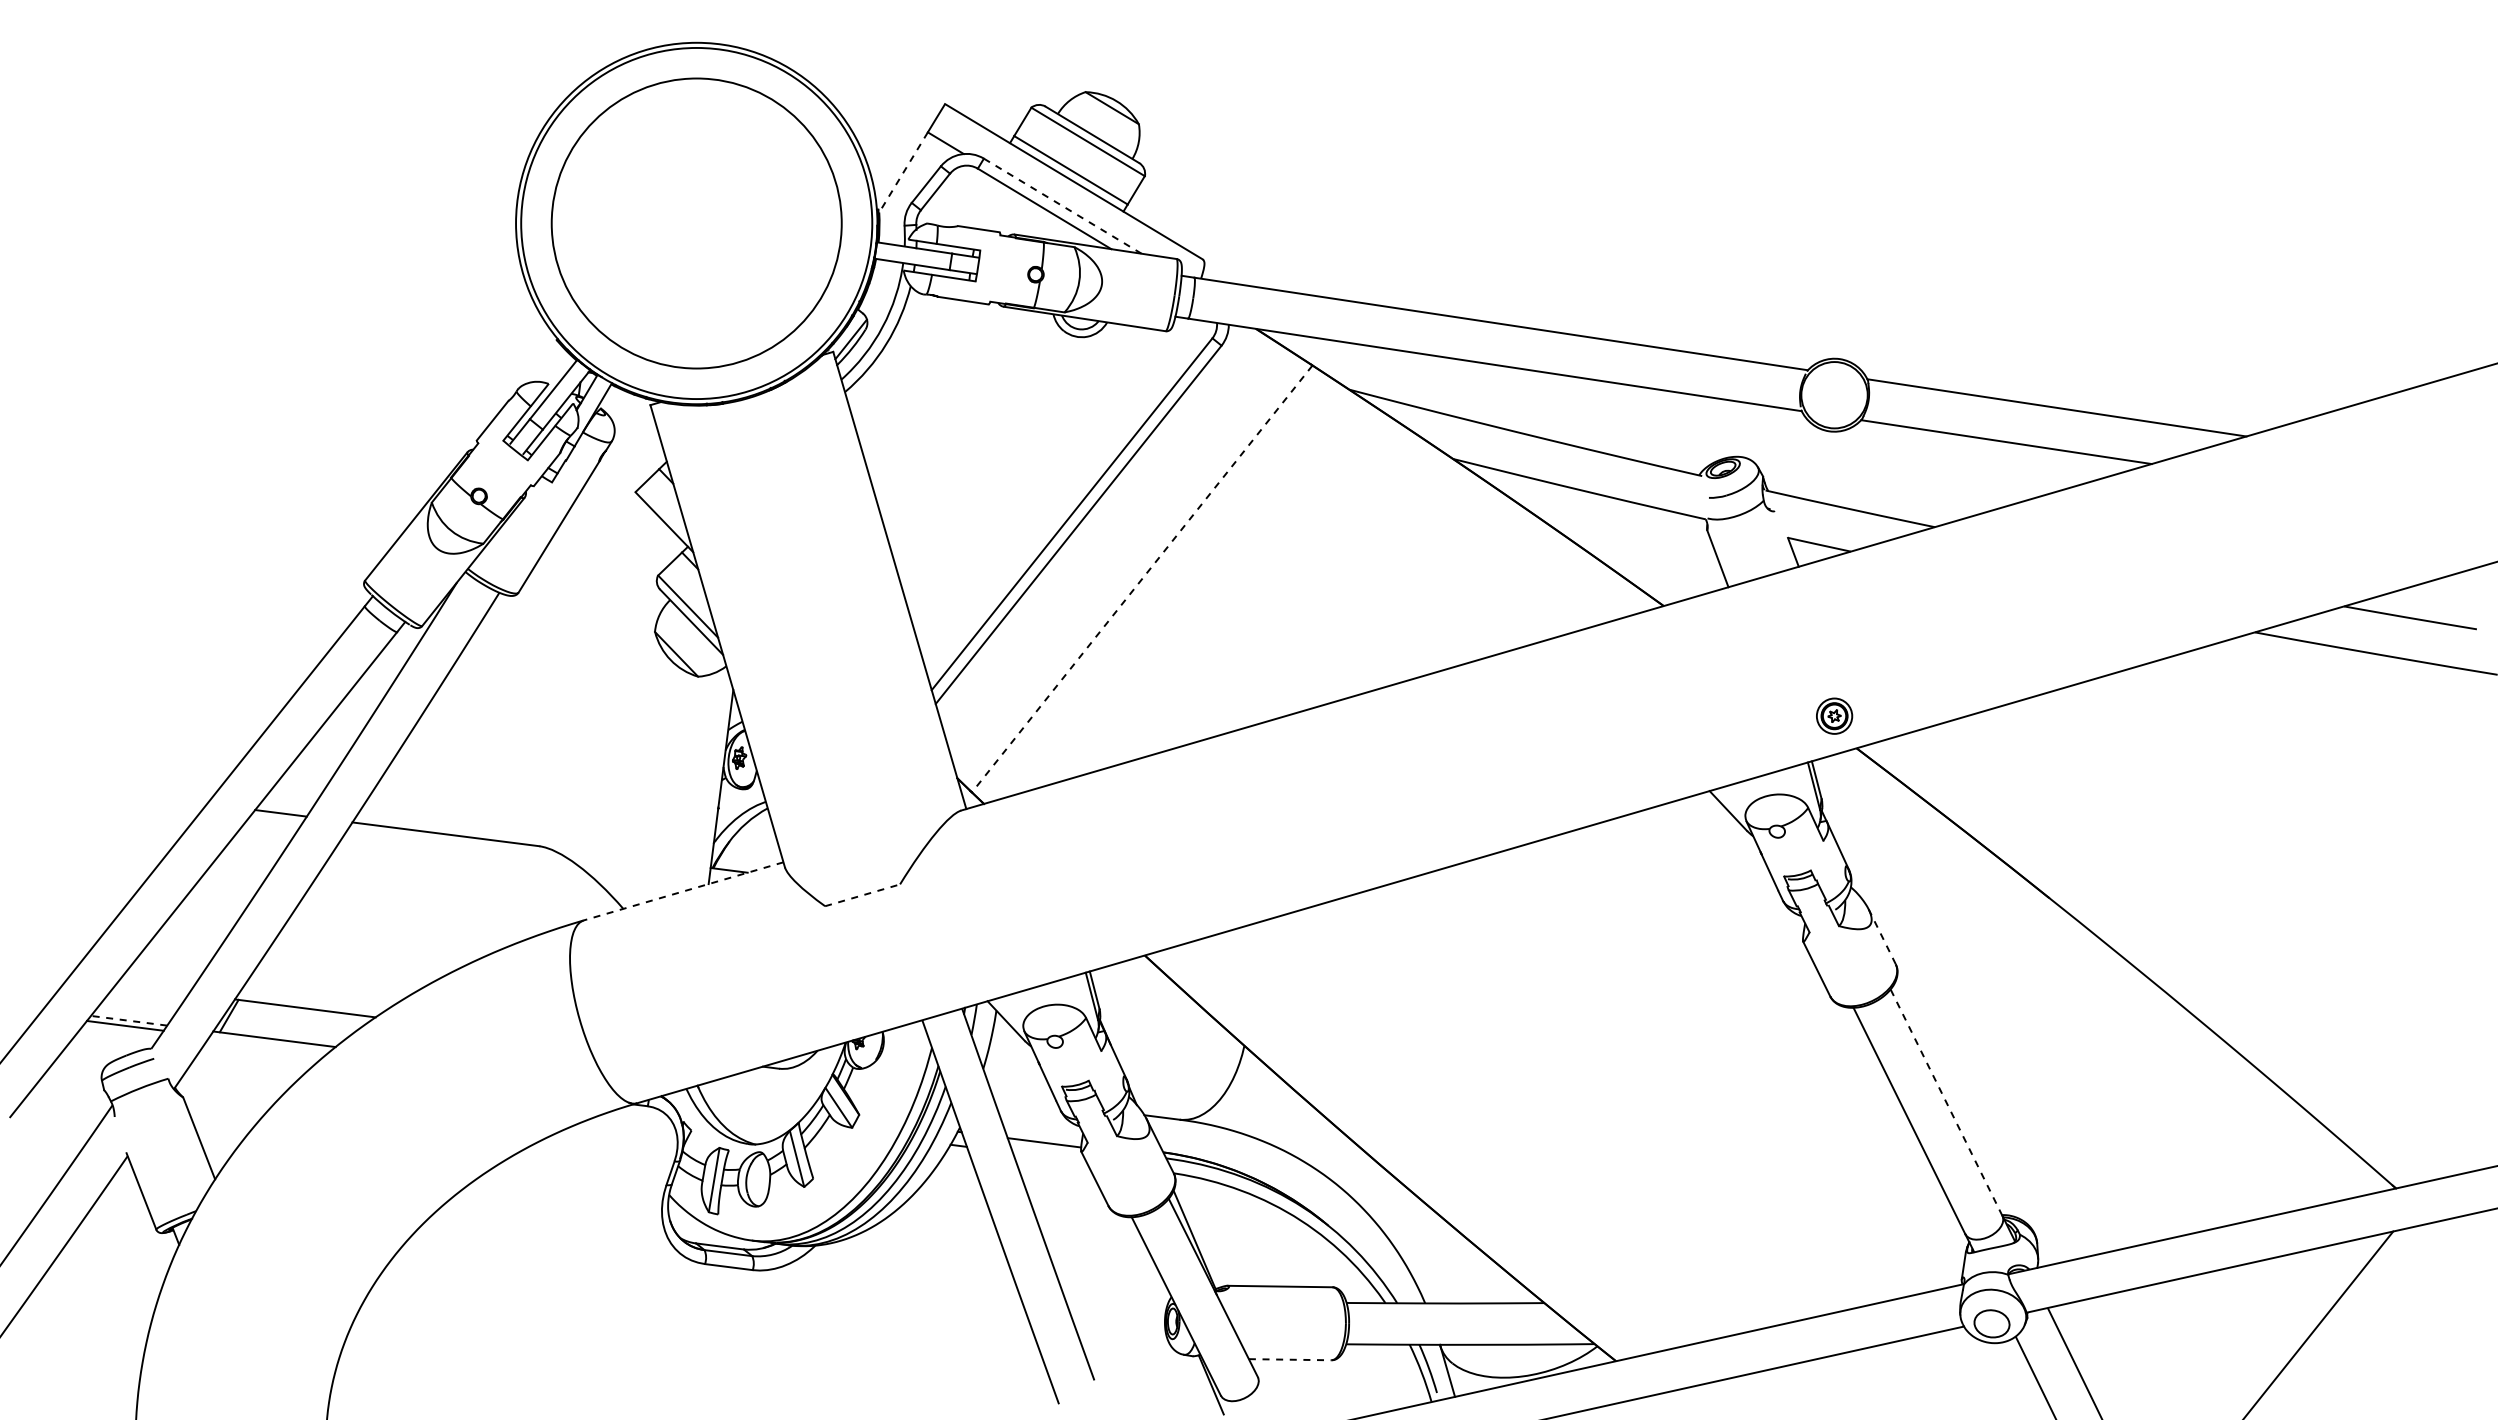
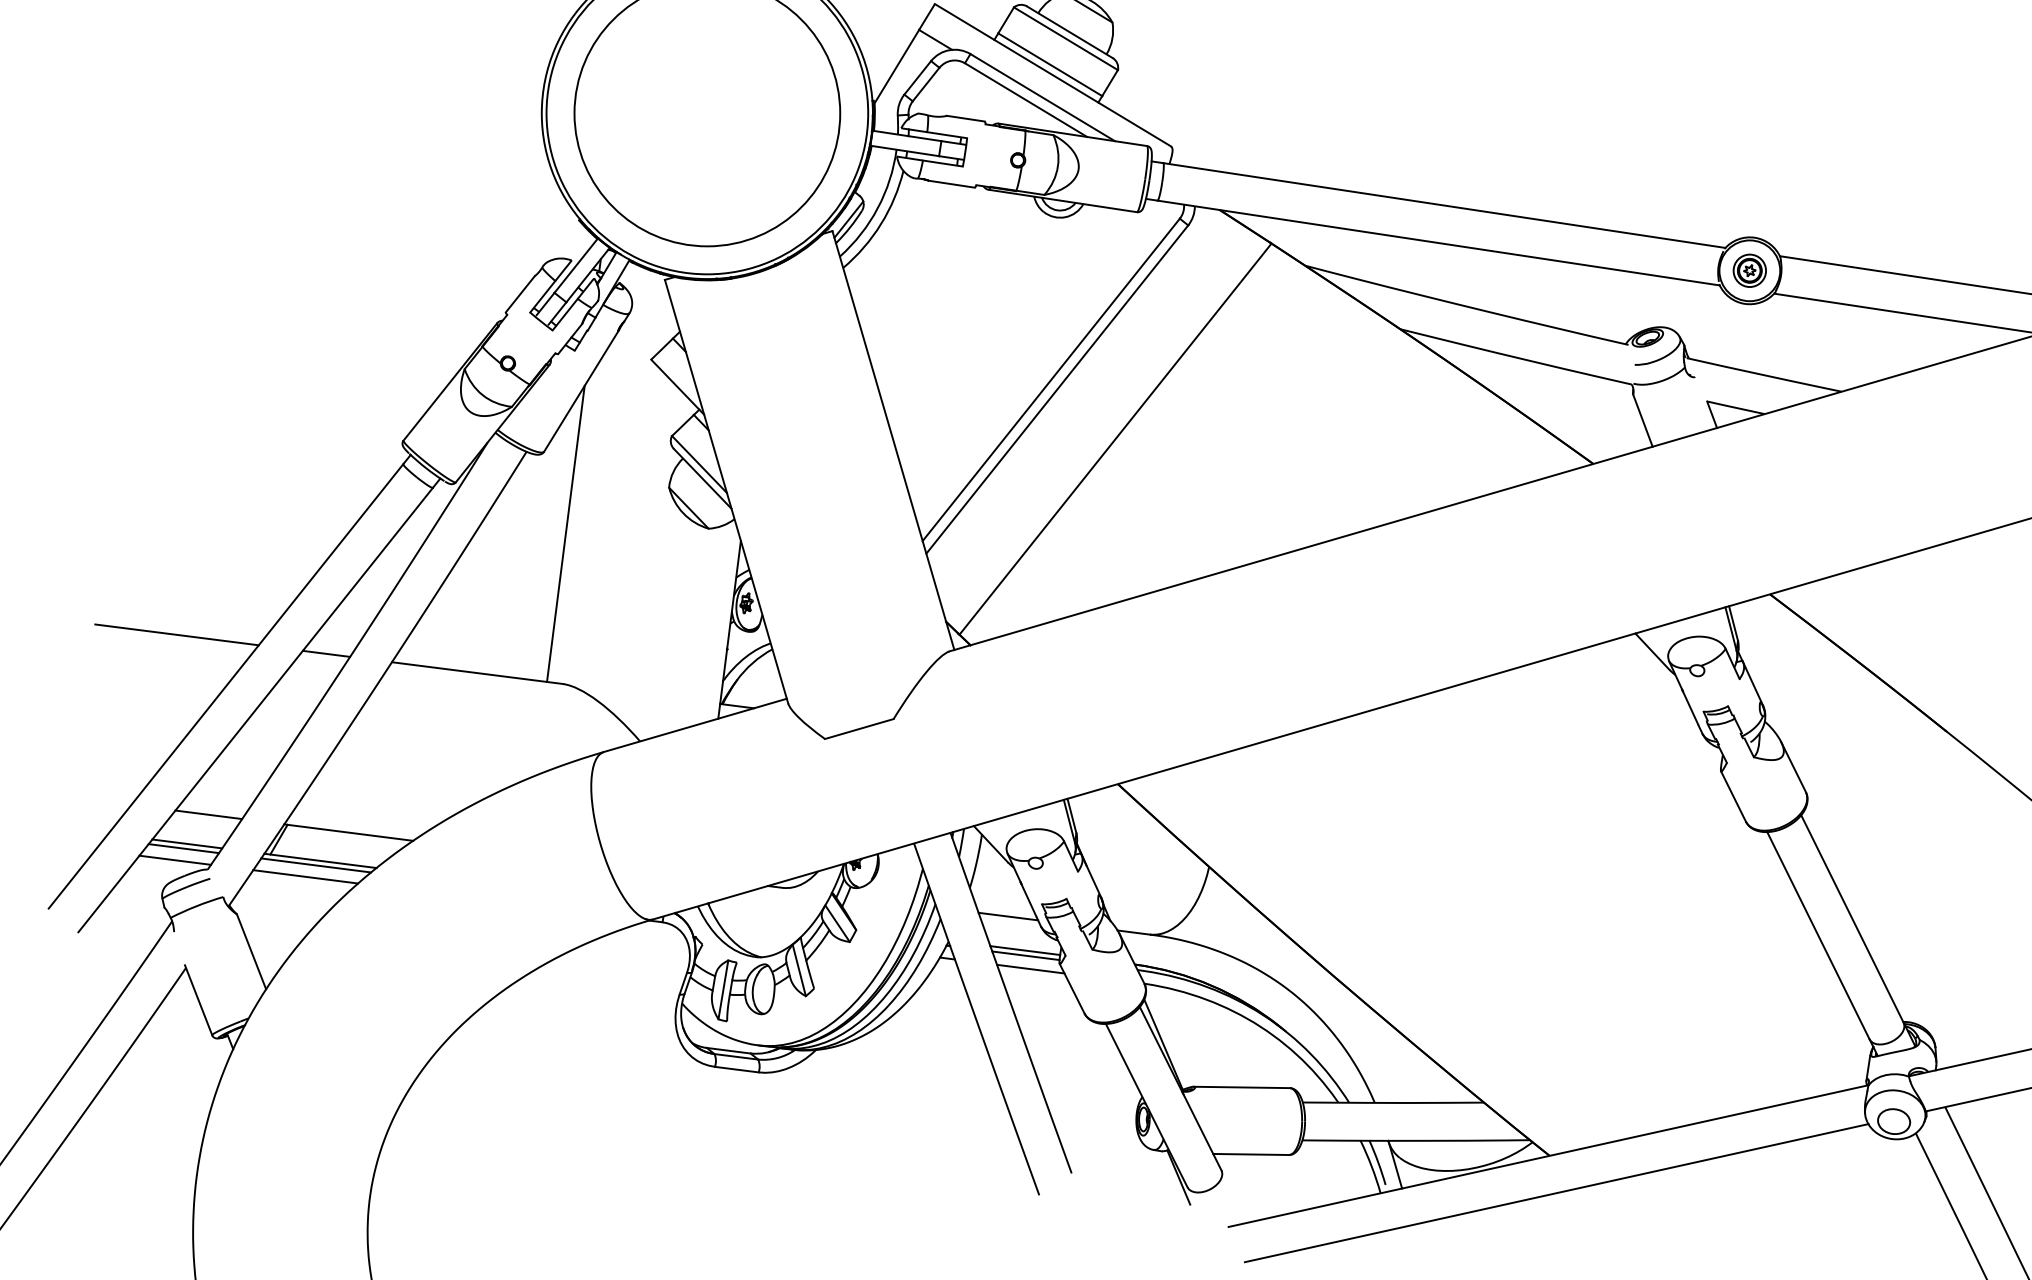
line: (903, 172) -> (896, 66), dashed -> solid
line: (1063, 206) -> (1043, 97), dashed -> solid
line: (1142, 578) -> (1115, 438), dashed -> solid
line: (541, 681) -> (565, 533), added
part: (1834, 715) -> (1749, 270), moved
line: (117, 792) -> (176, 634), added
line: (683, 891) -> (695, 725), dashed -> solid
line: (863, 895) -> (860, 729), dashed -> solid
line: (1882, 936) -> (1793, 766), dashed -> solid
line: (152, 988) -> (208, 814), added
line: (128, 1020) -> (186, 843), dashed -> solid
line: (115, 1038) -> (174, 860), added
line: (269, 1043) -> (315, 864), added
line: (258, 1056) -> (305, 876), added
line: (1024, 1099) -> (1007, 916), added
line: (1946, 1102) -> (1852, 918), dashed -> solid
line: (1043, 1137) -> (1025, 950), added
line: (1049, 1157) -> (1030, 969), added
line: (1290, 1359) -> (1251, 1154), dashed -> solid

